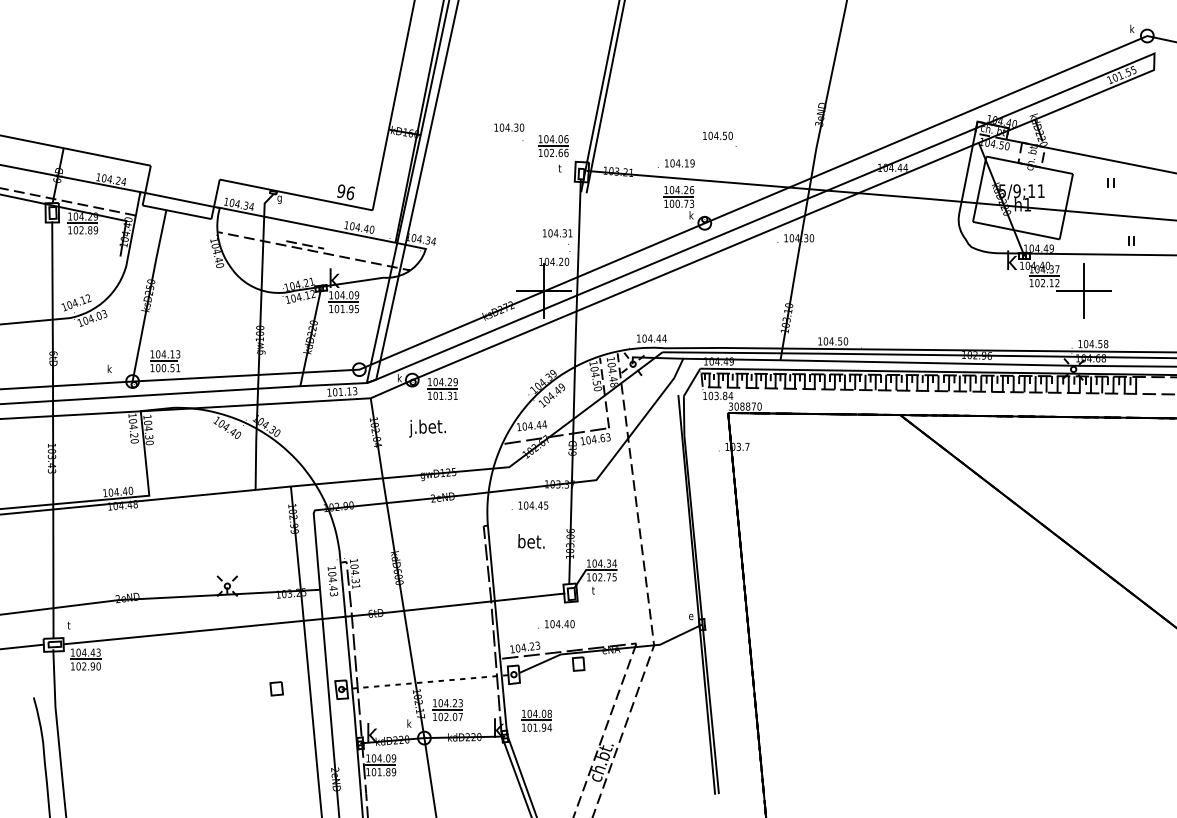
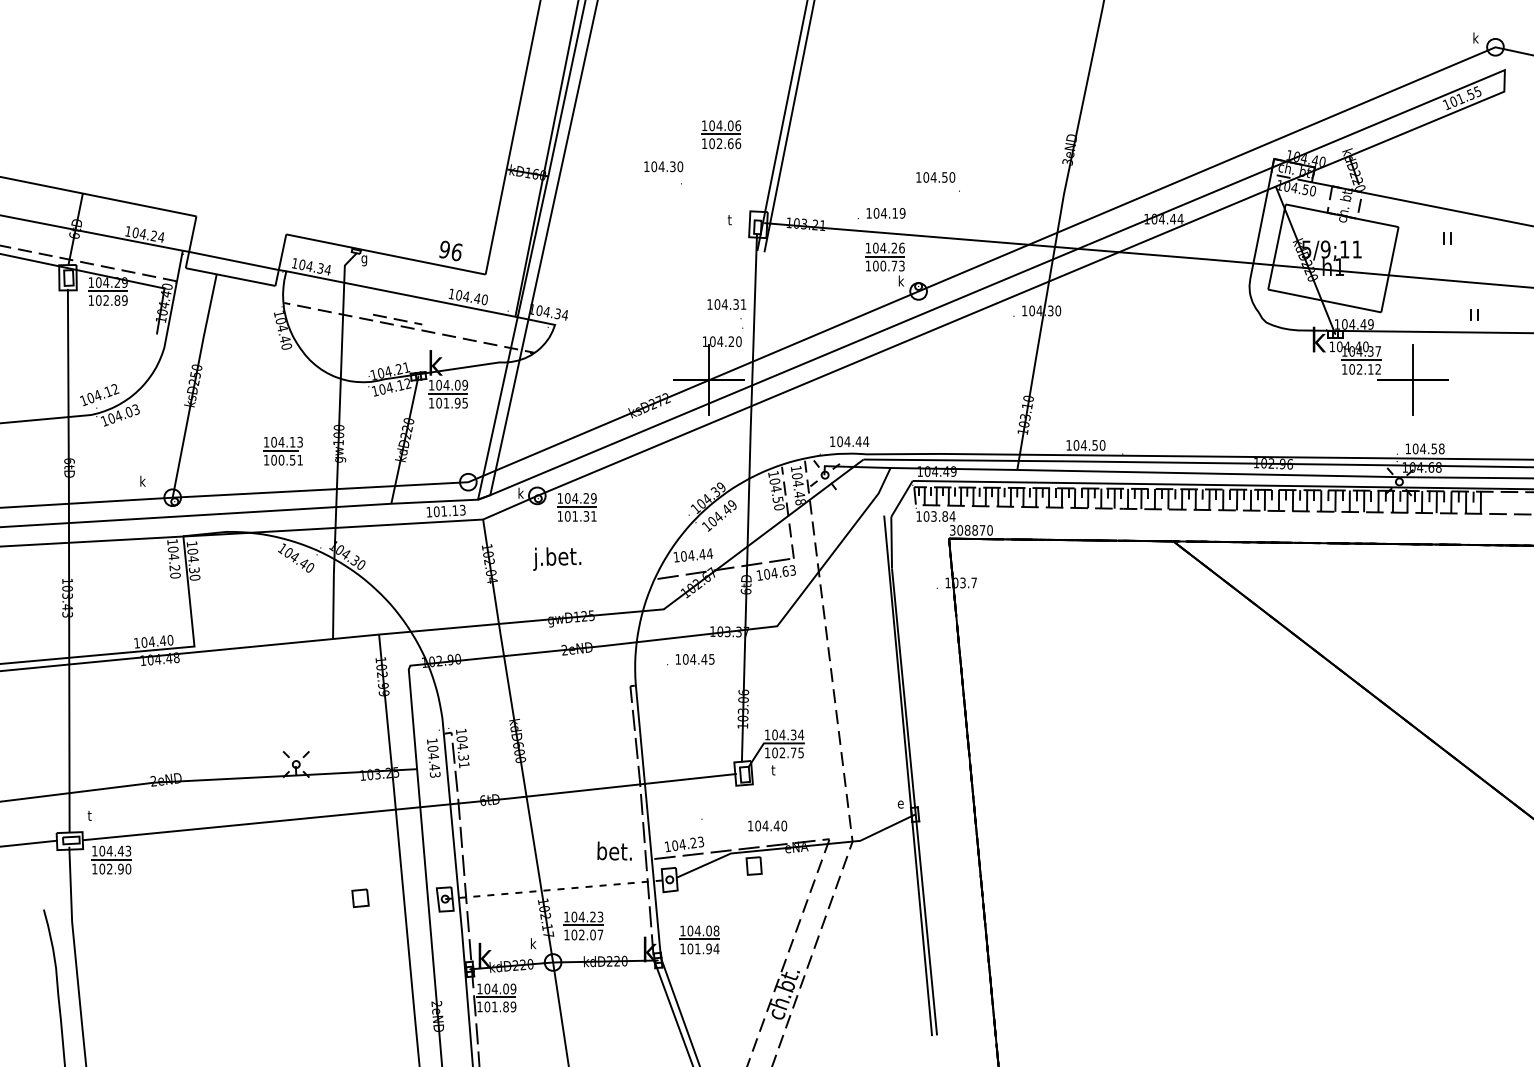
part: (553, 145) -> (721, 134), moved
part: (164, 360) -> (282, 450), moved
text: (531, 540) -> (614, 850), moved
text: (559, 623) -> (767, 825), moved

